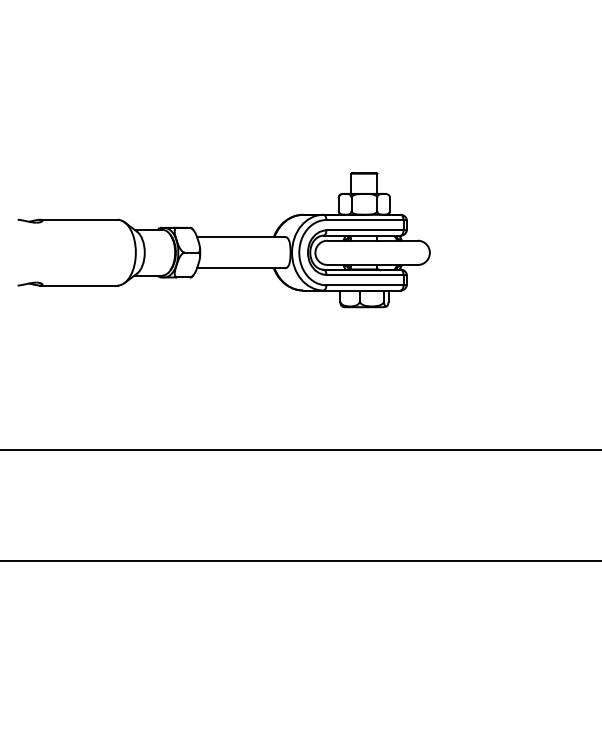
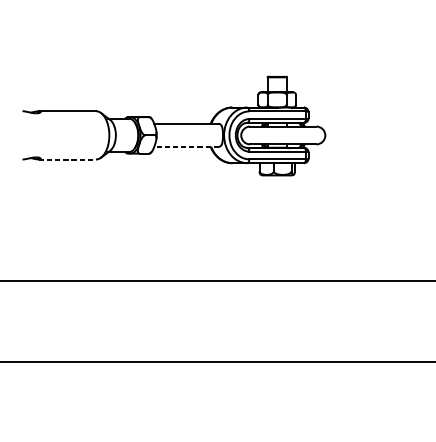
line: (240, 268) -> (186, 147), solid -> dashed
line: (78, 285) -> (67, 159), solid -> dashed

